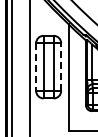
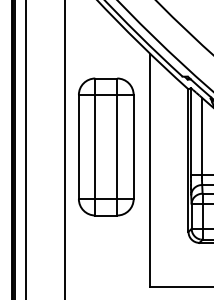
line: (36, 67) -> (79, 147), dashed -> solid
line: (61, 67) -> (134, 147), dashed -> solid

